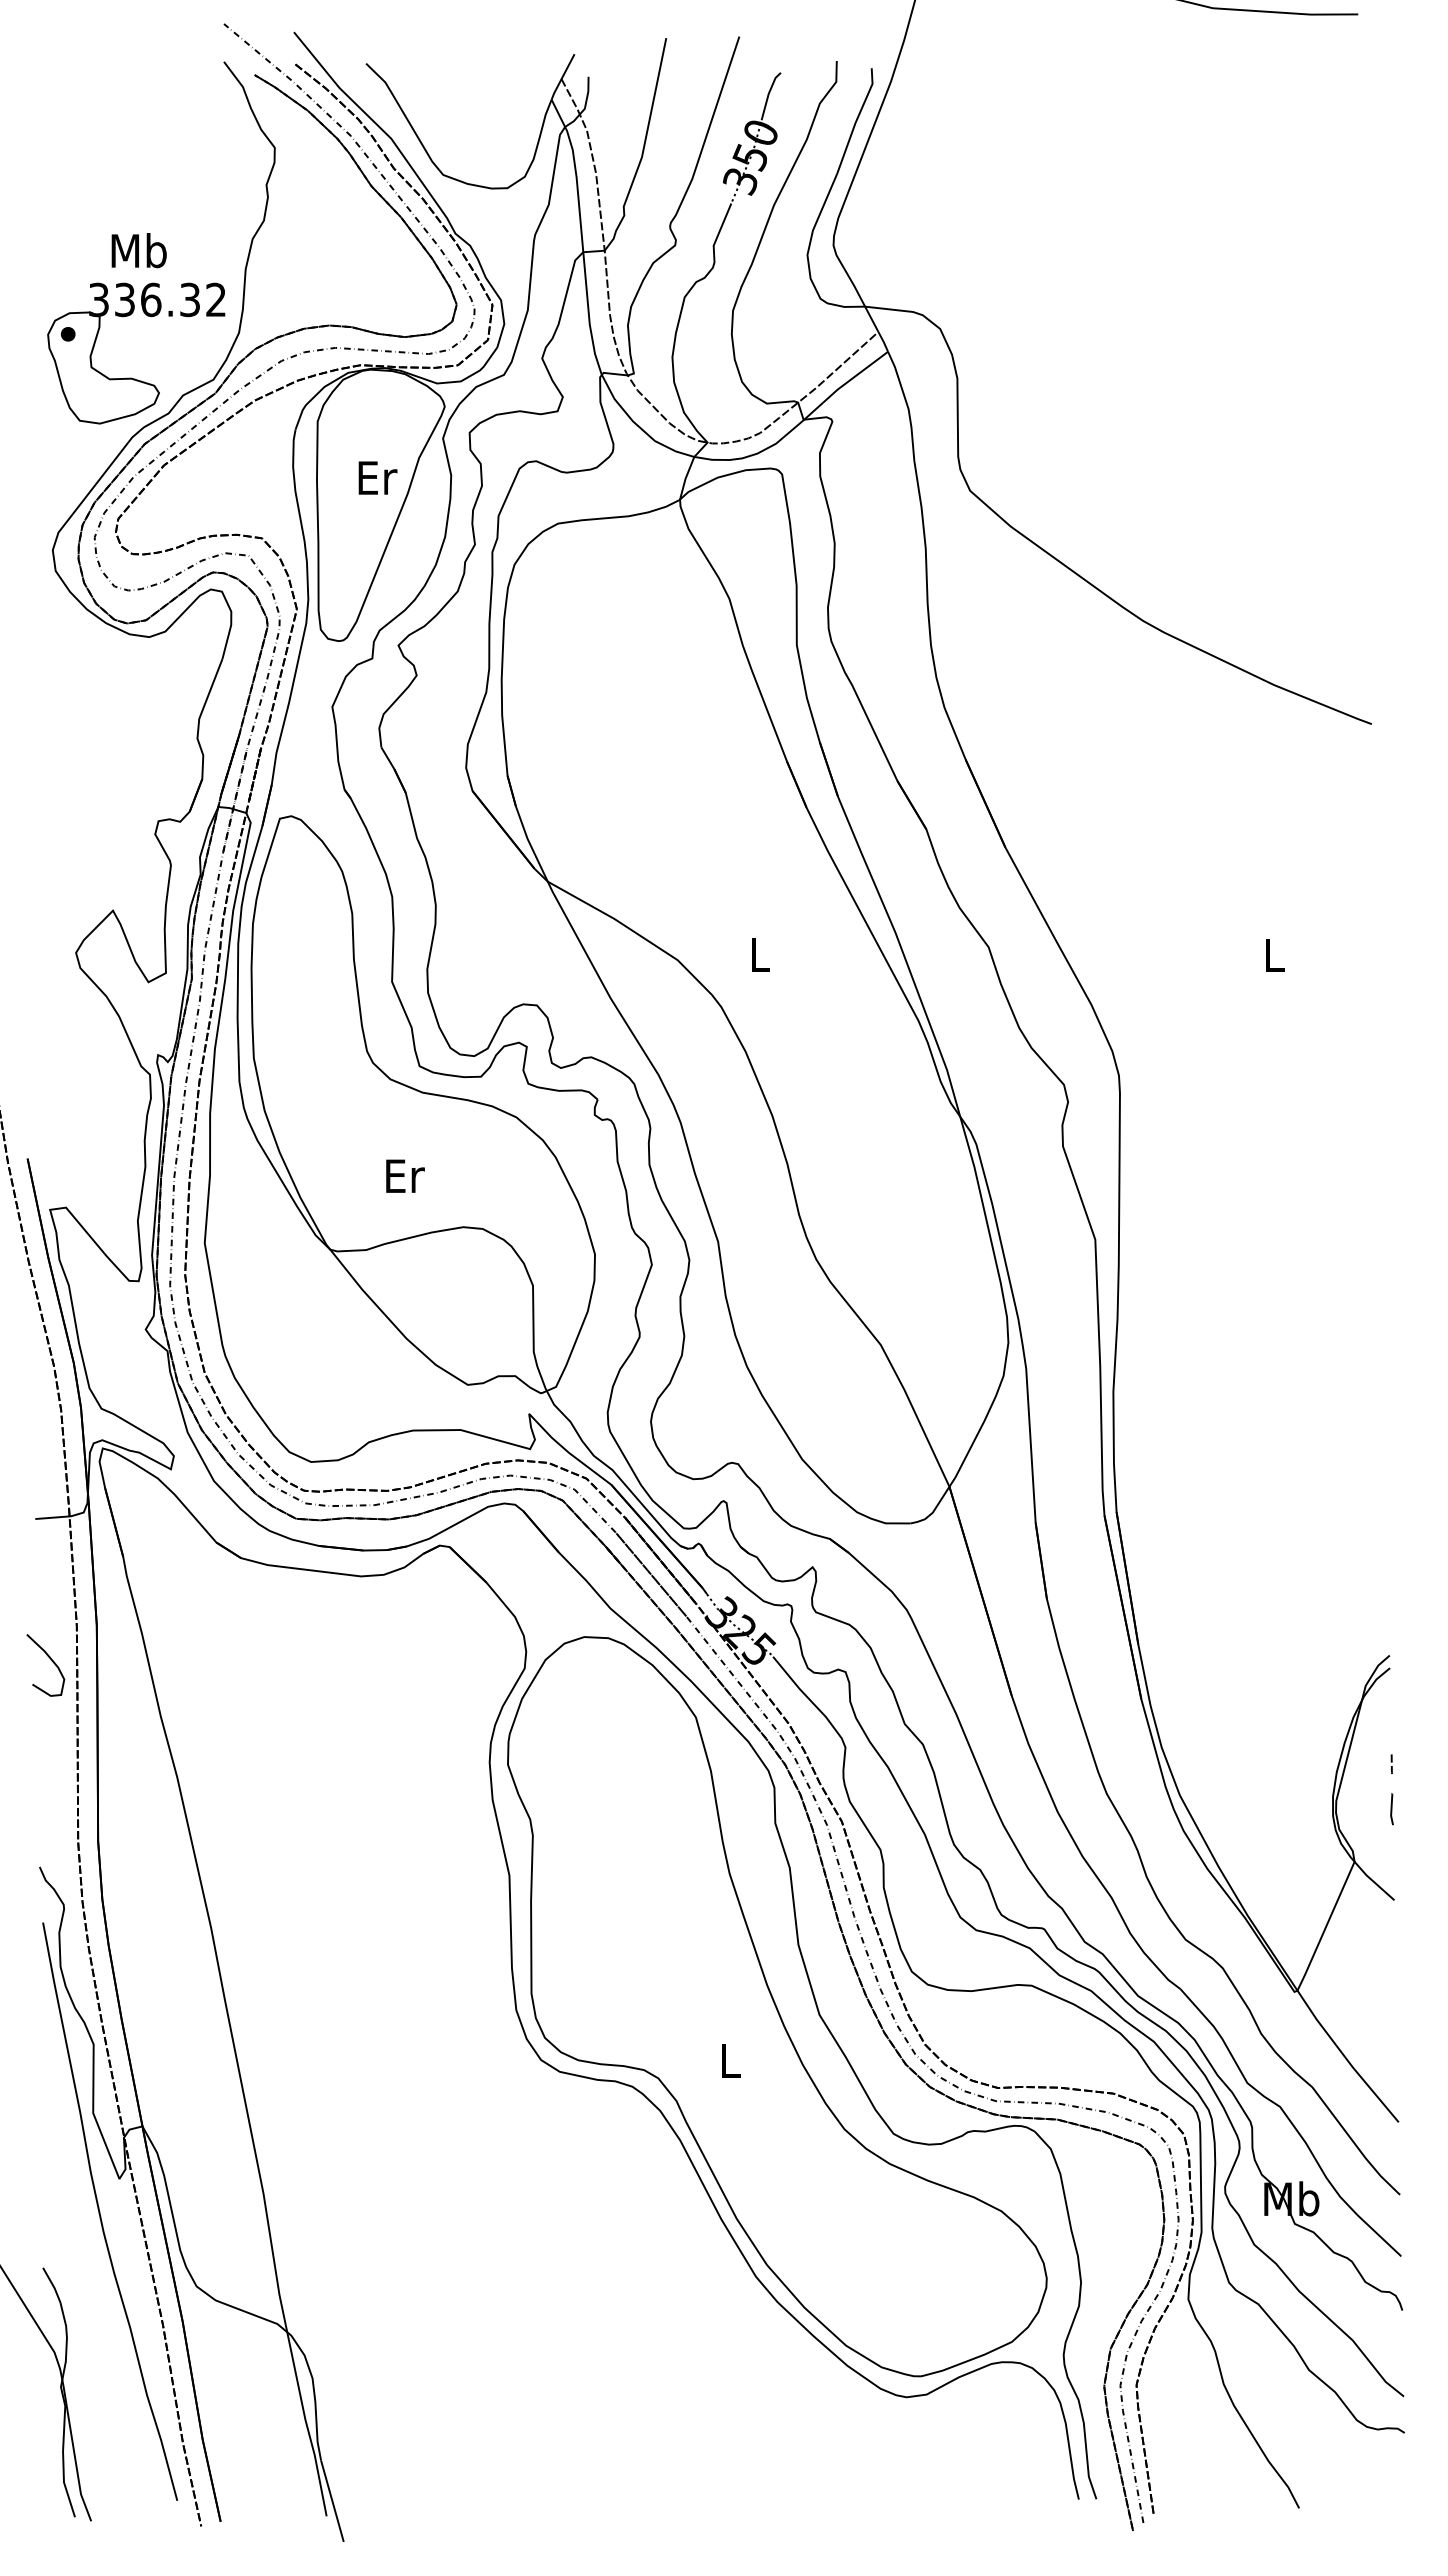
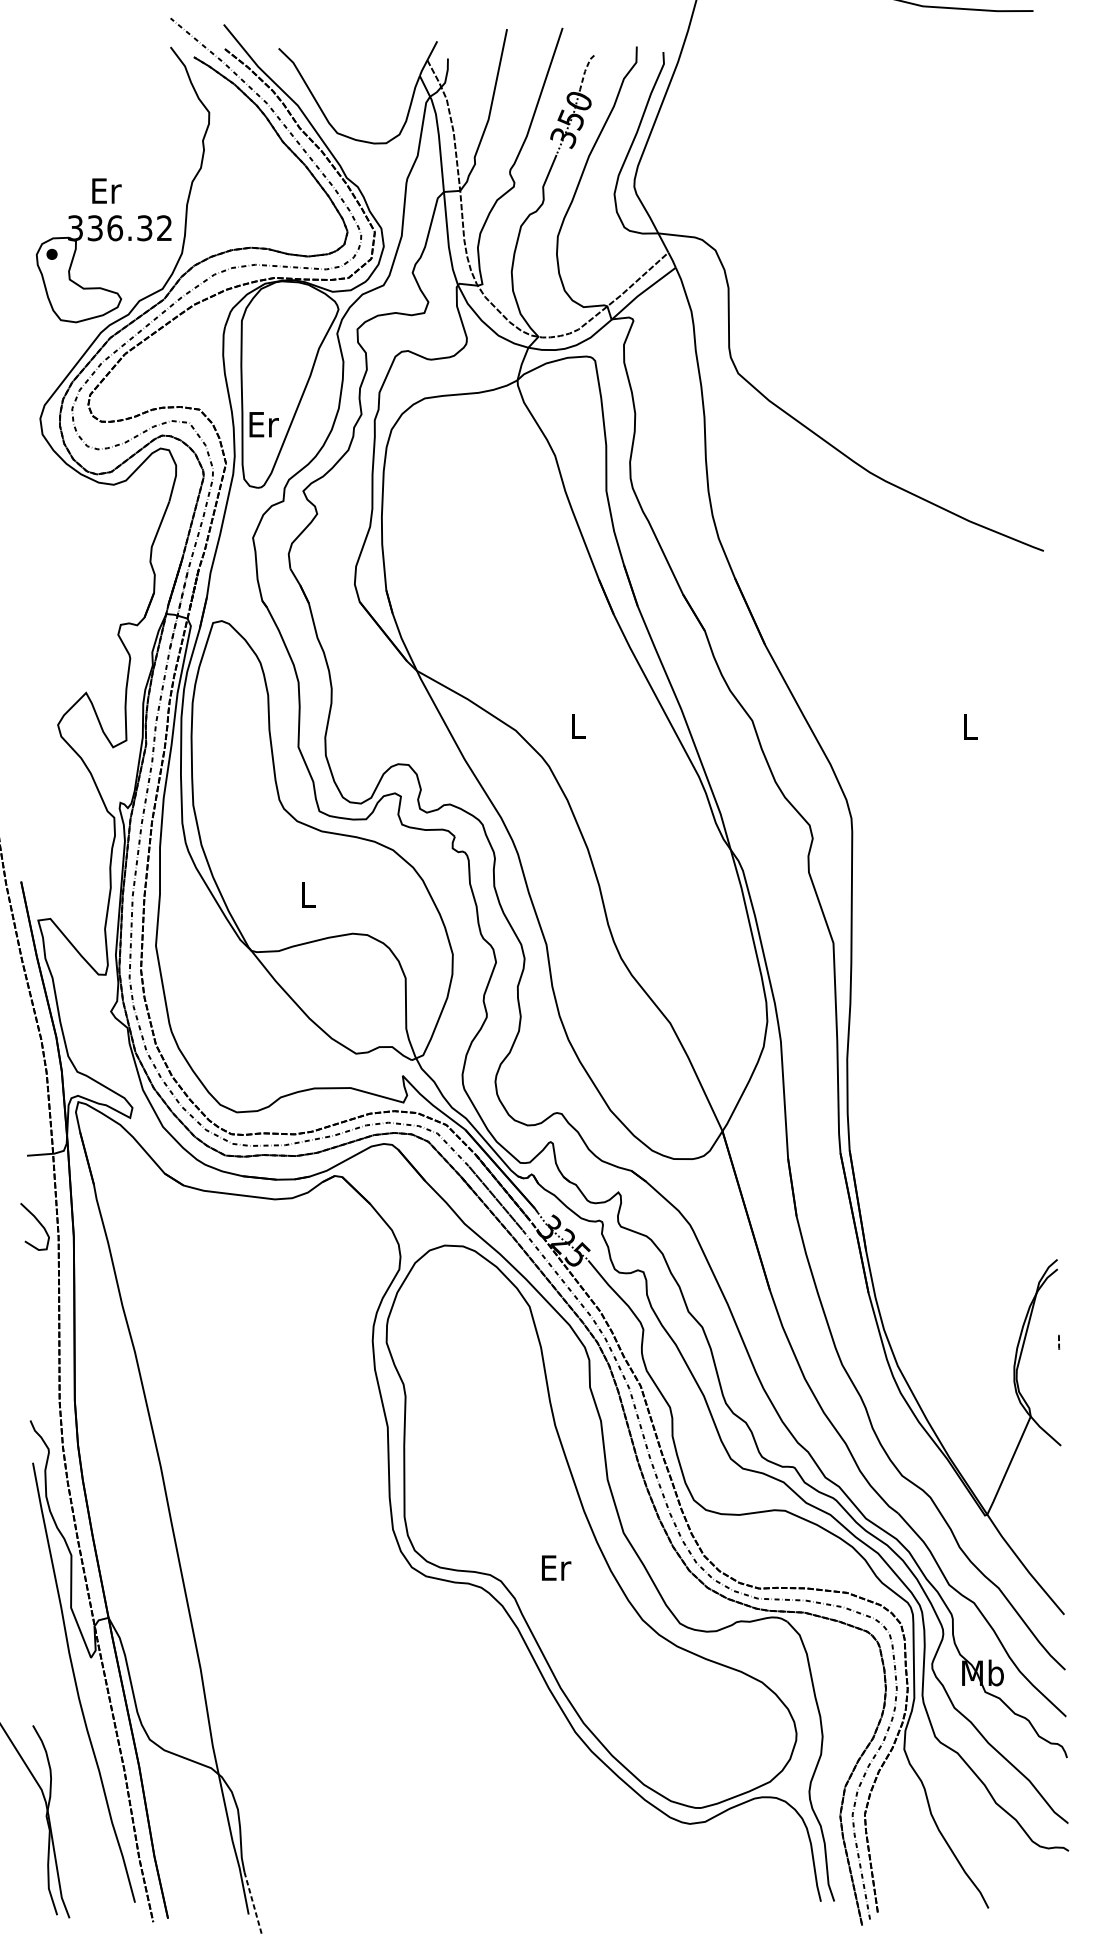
line: (768, 93) -> (584, 71), solid -> dashed
text: (138, 250) -> (105, 190), Mb -> Er
text: (377, 477) -> (263, 424), moved
text: (405, 1175) -> (308, 894), Er -> L
curve: (51, 1661) -> (39, 1223), moved
line: (1391, 1809) -> (1058, 1376), removed
text: (731, 2060) -> (556, 1567), L -> Er
line: (332, 2501) -> (253, 1903), solid -> dashed

